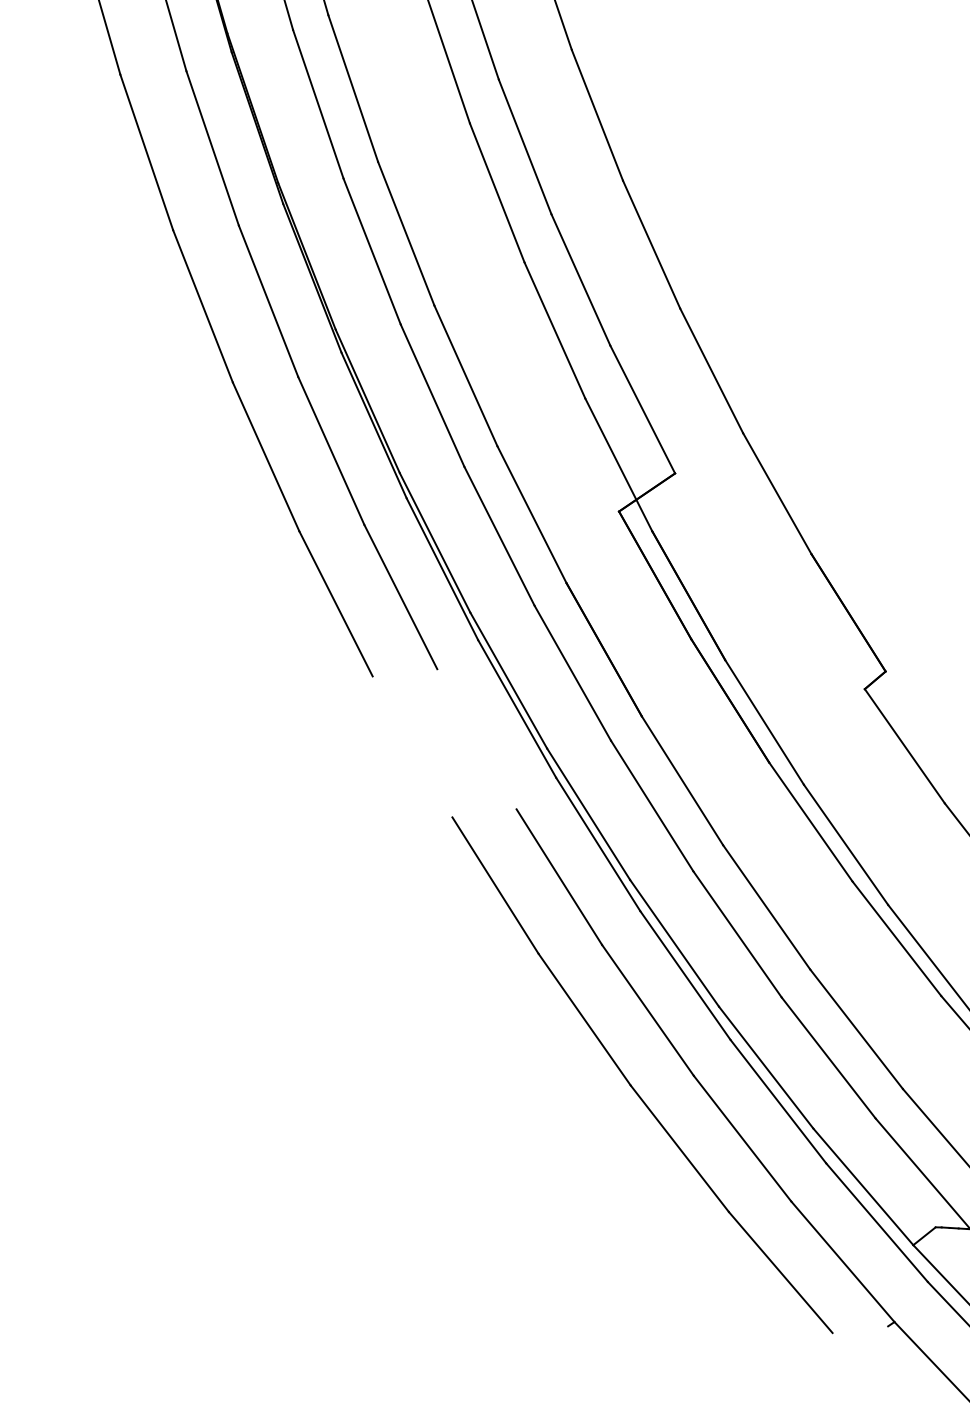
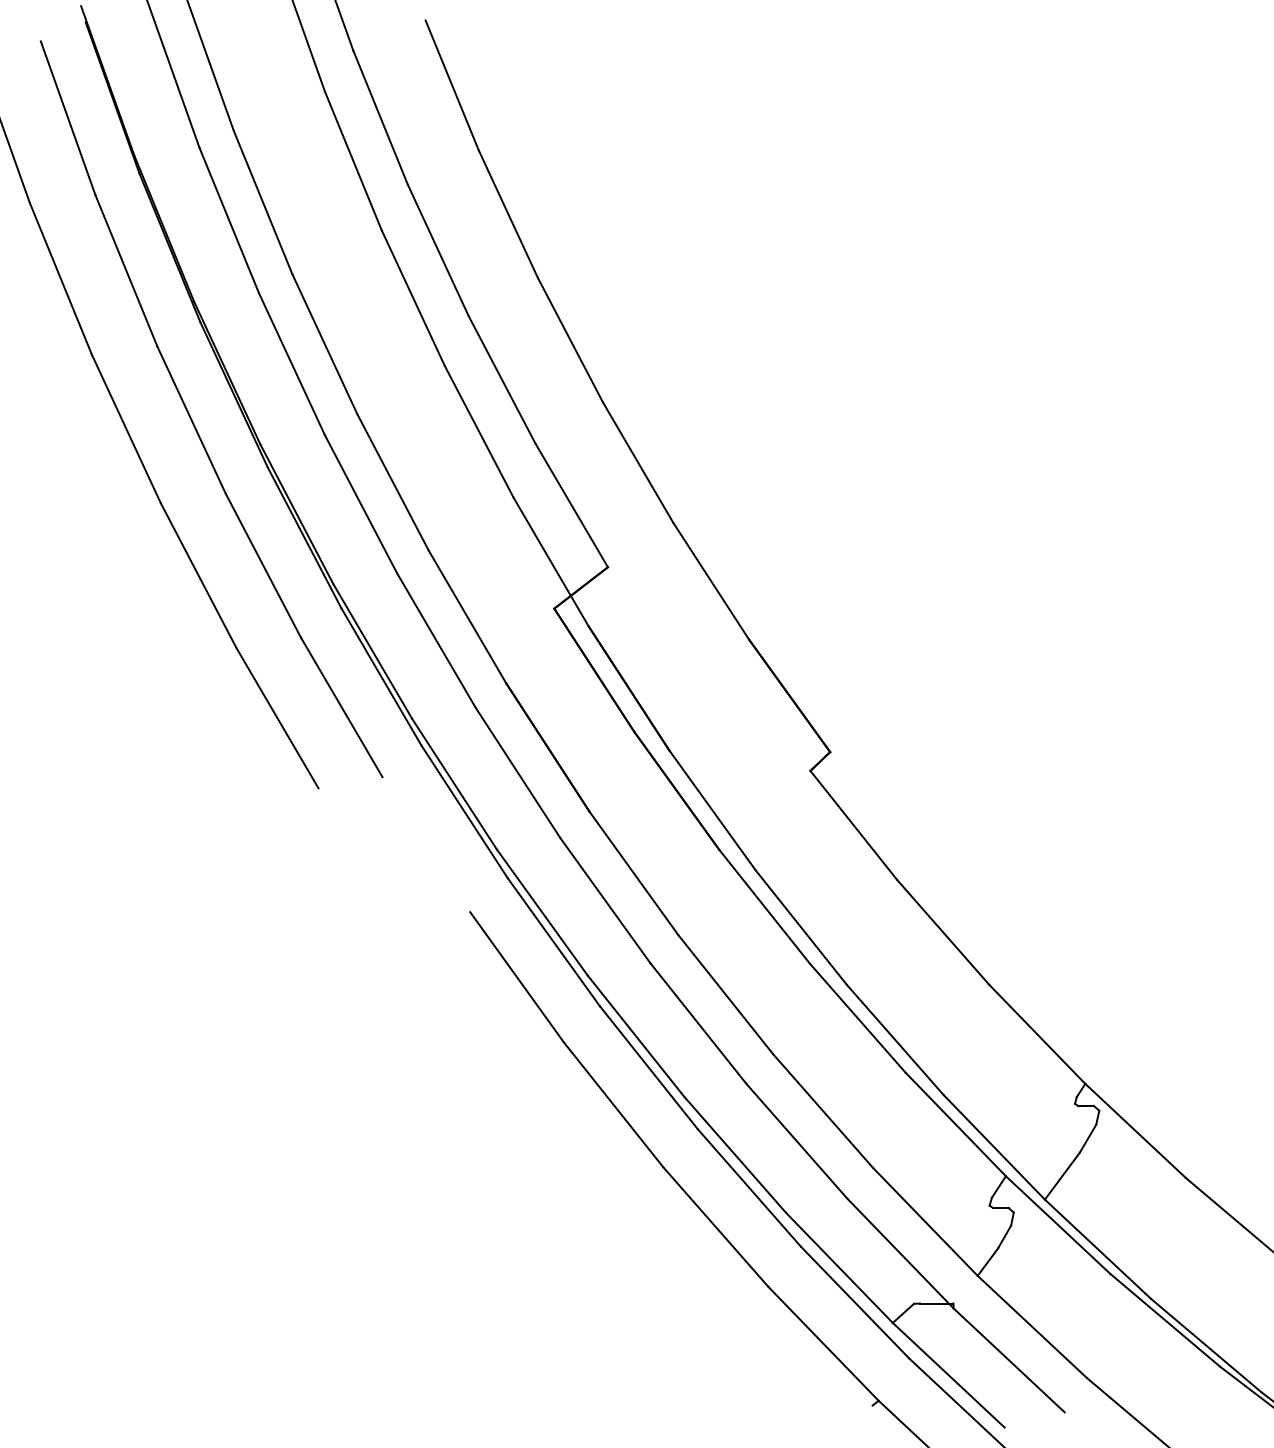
part: (631, 1084) -> (601, 1179), removed

